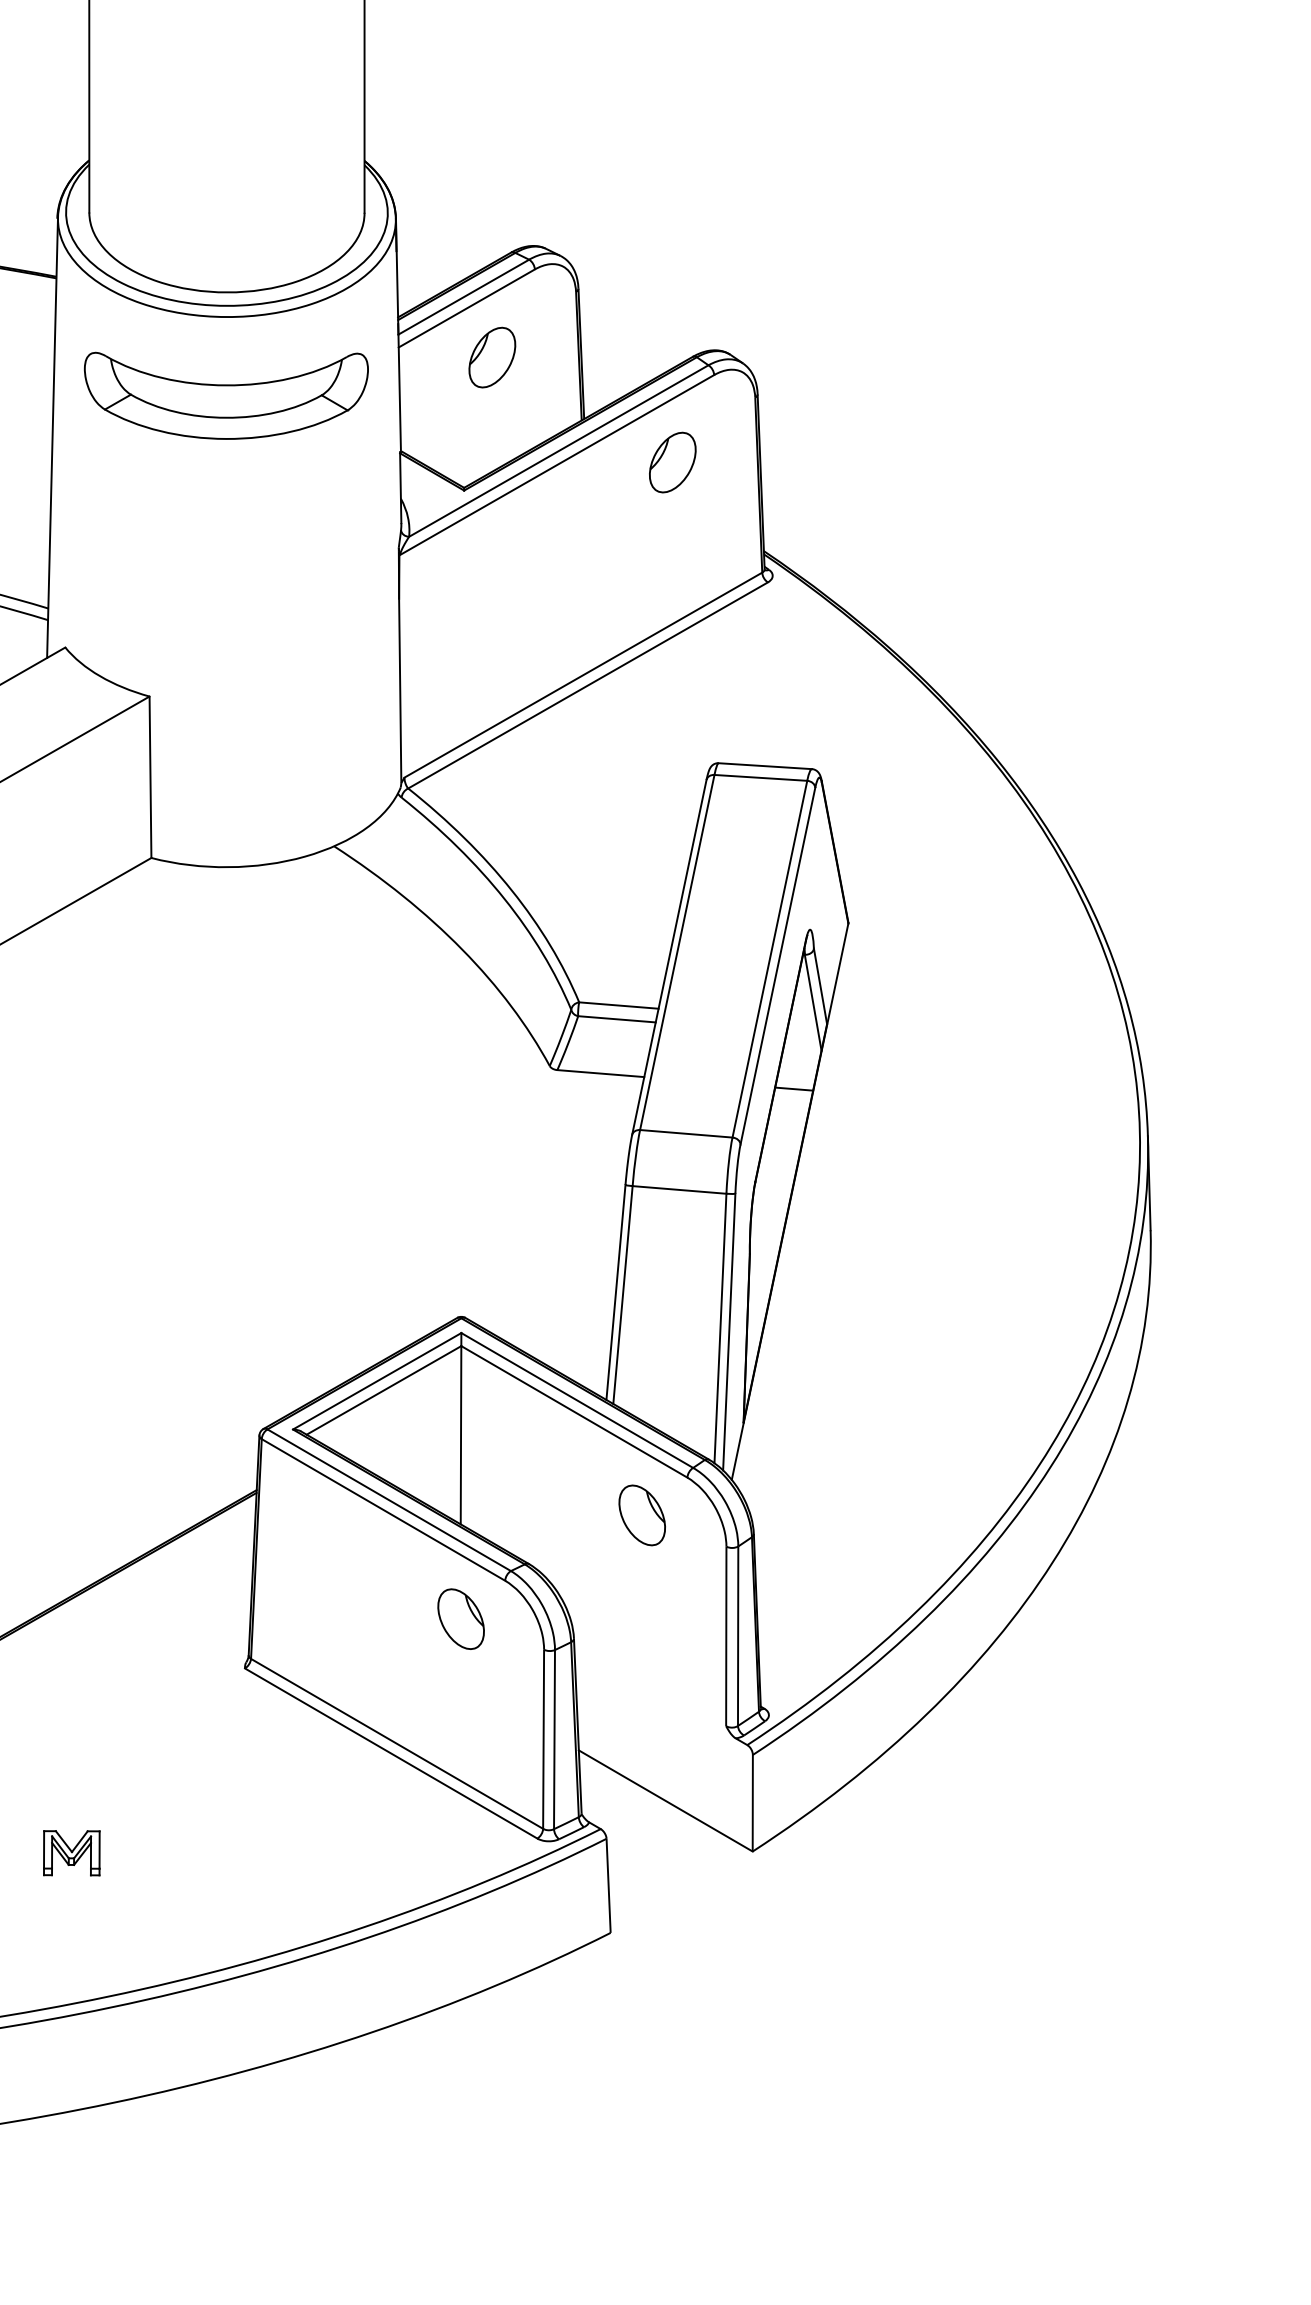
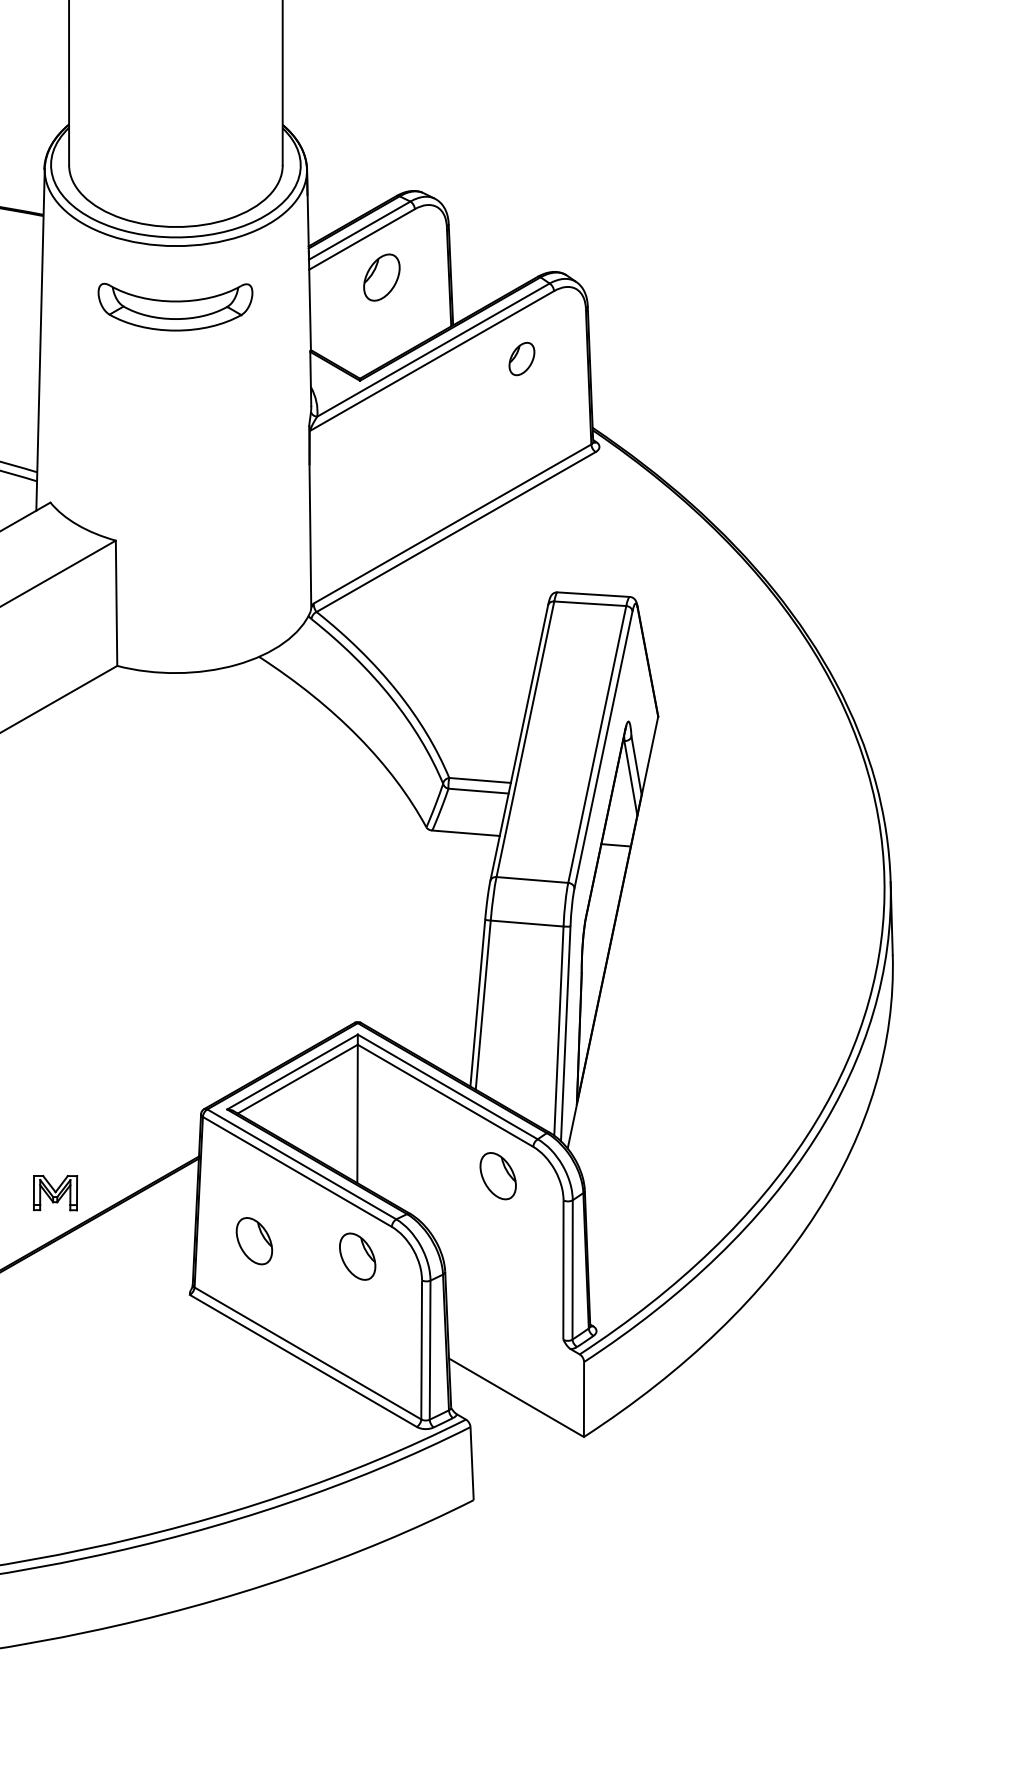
part: (226, 395) -> (175, 306), size x0.7
part: (672, 462) -> (521, 358), size x0.7
part: (327, 1598) -> (253, 1240), added
part: (71, 1853) -> (55, 1193), moved

